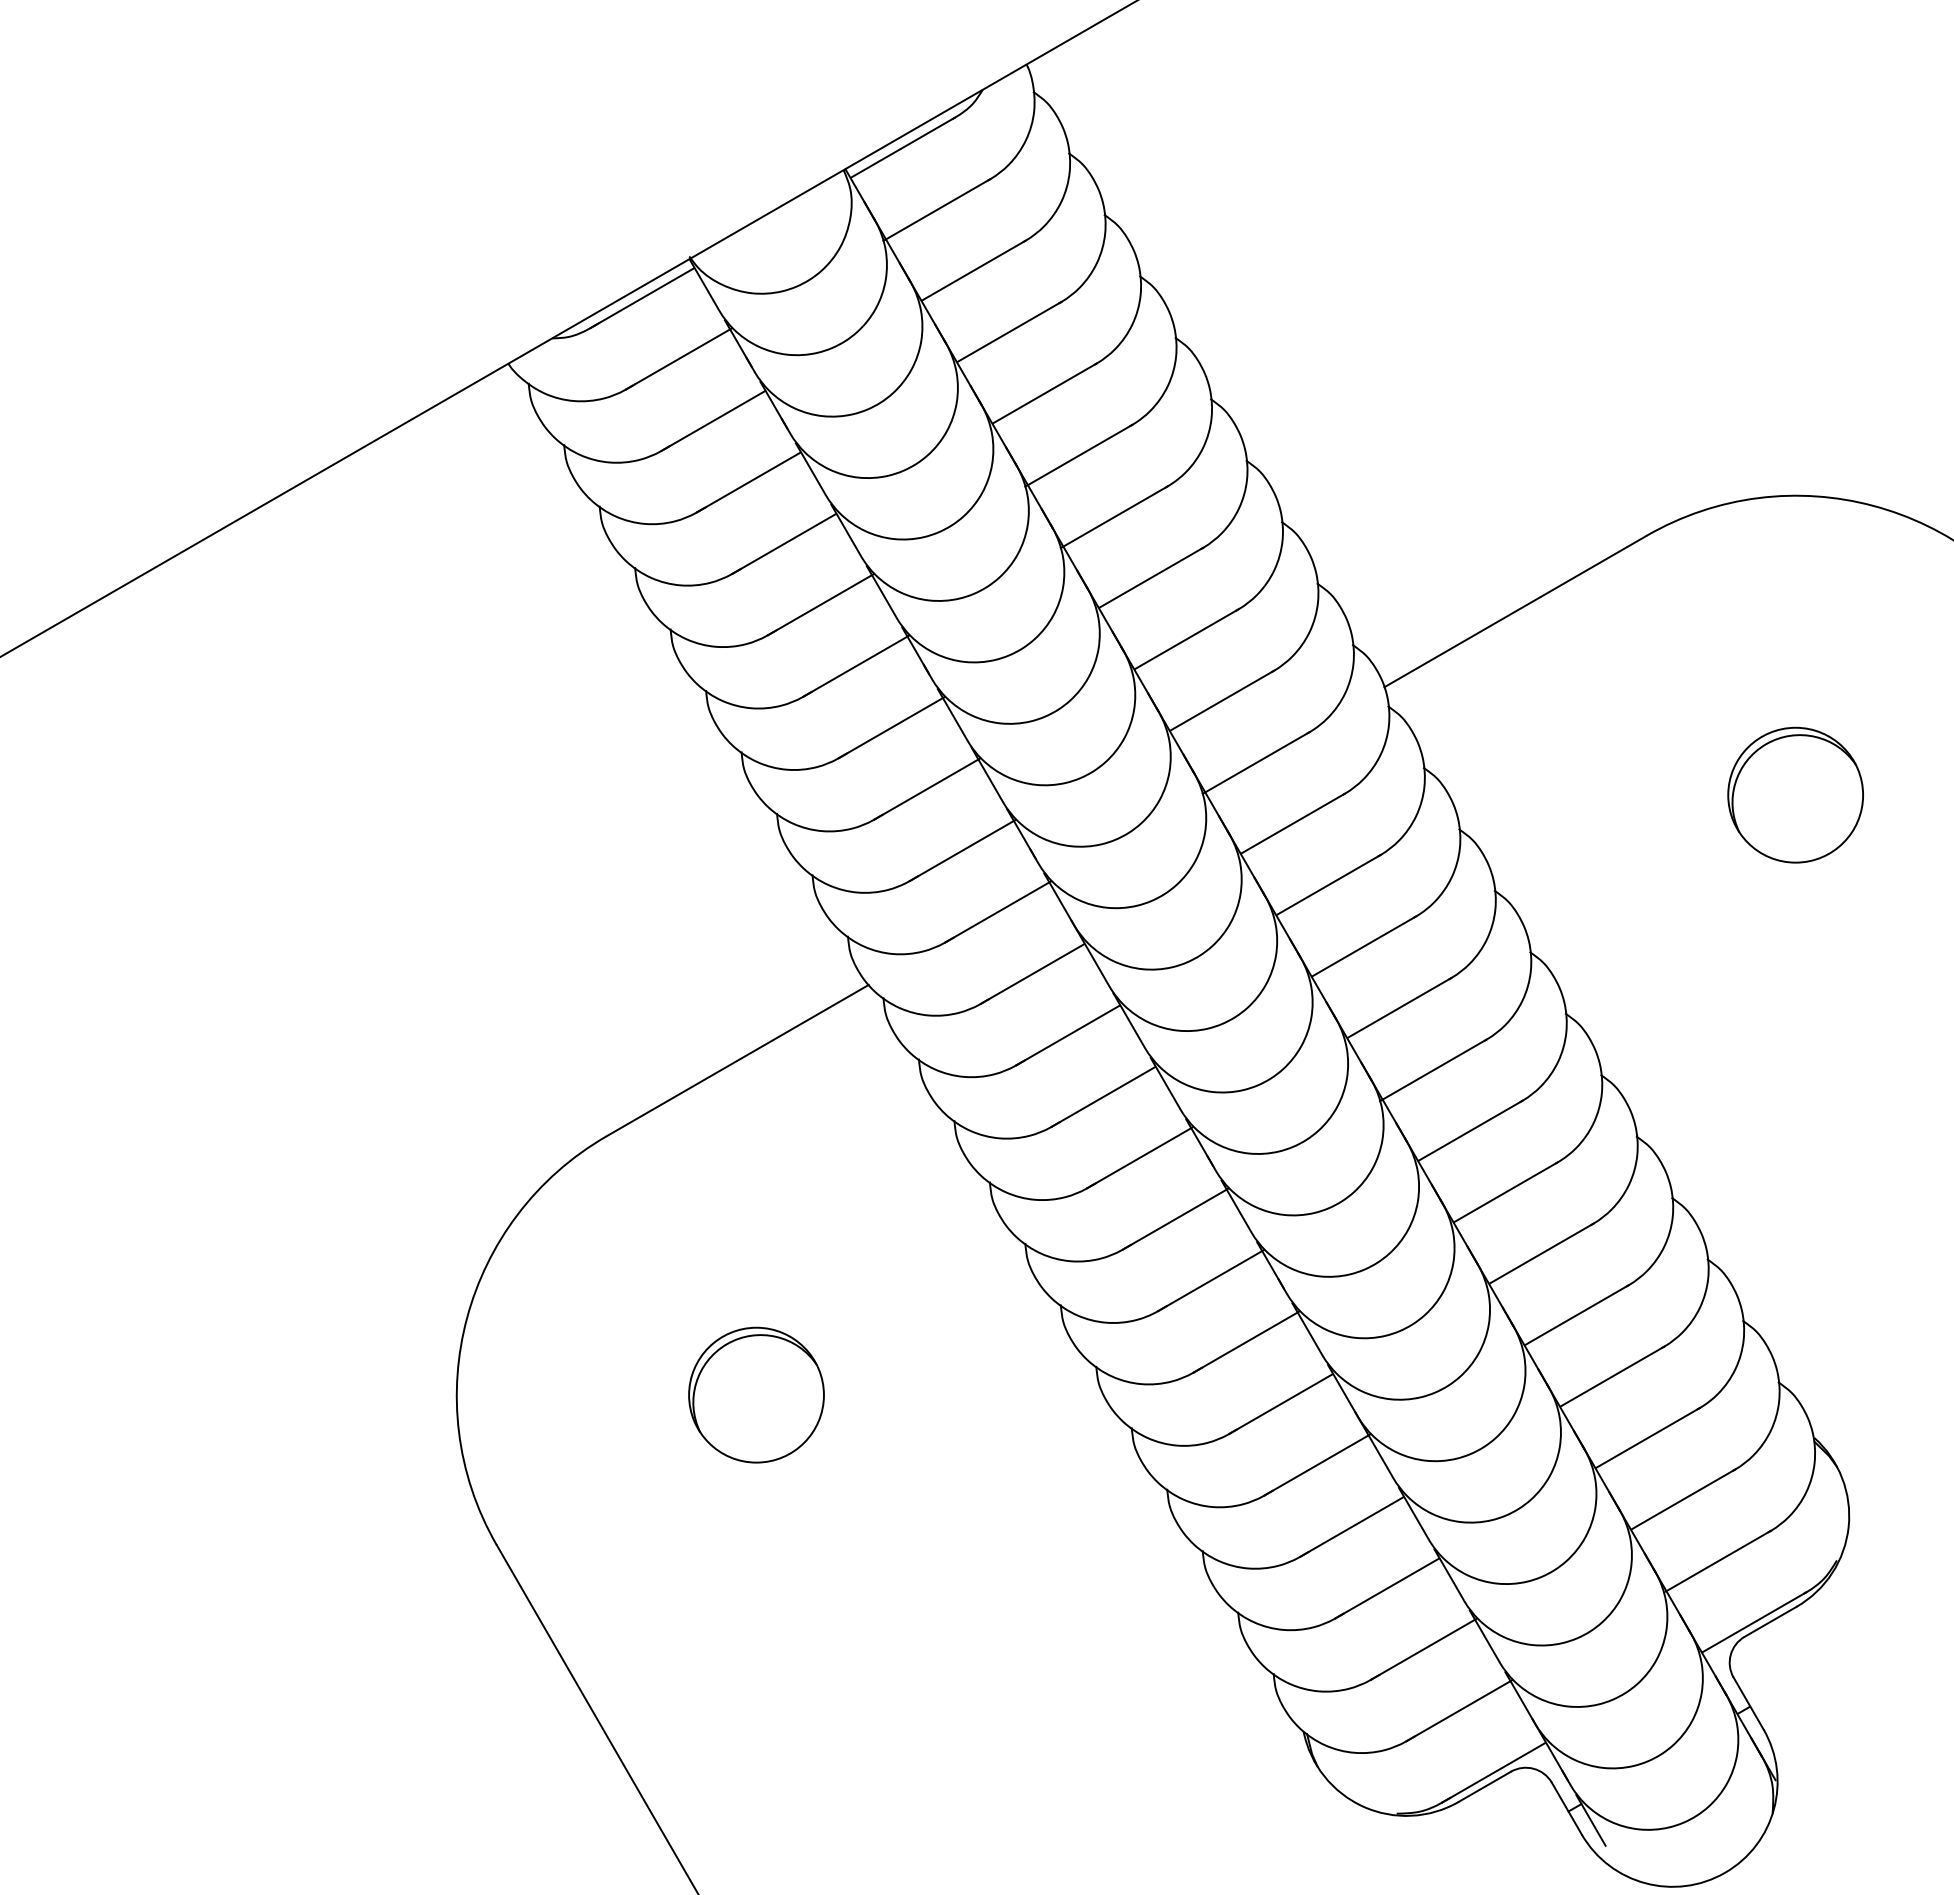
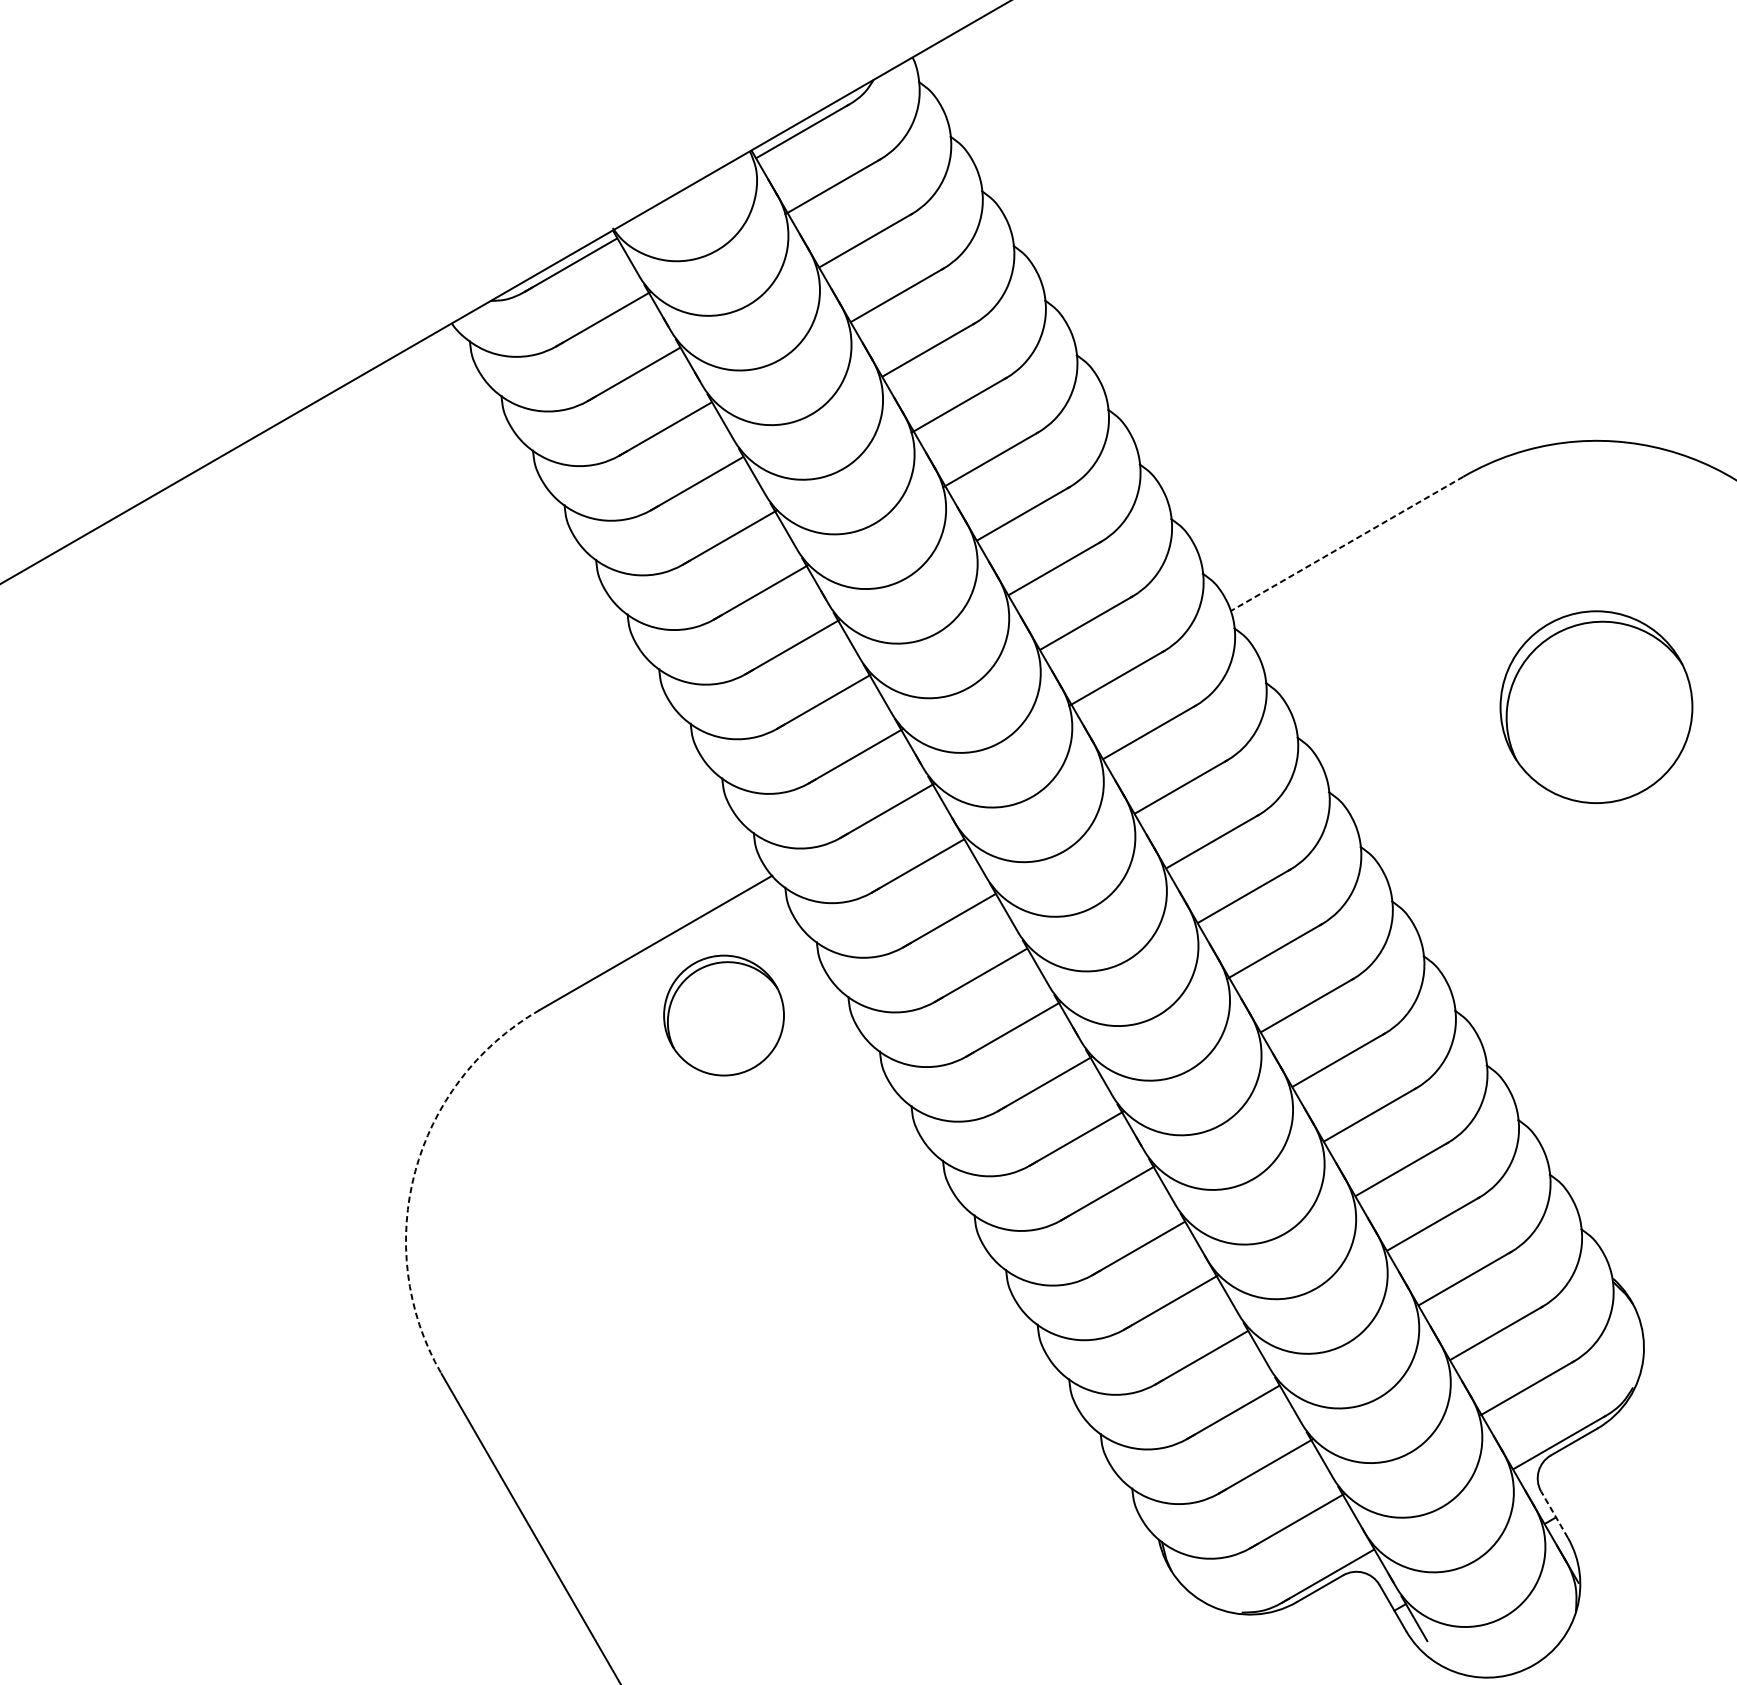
line: (1514, 611) -> (1346, 543), solid -> dashed
part: (1795, 794) -> (1596, 706), size x1.6
arc: (467, 1317) -> (415, 1171), solid -> dashed
part: (756, 1394) -> (724, 1014), moved
line: (1748, 1703) -> (1554, 1514), solid -> dashed

